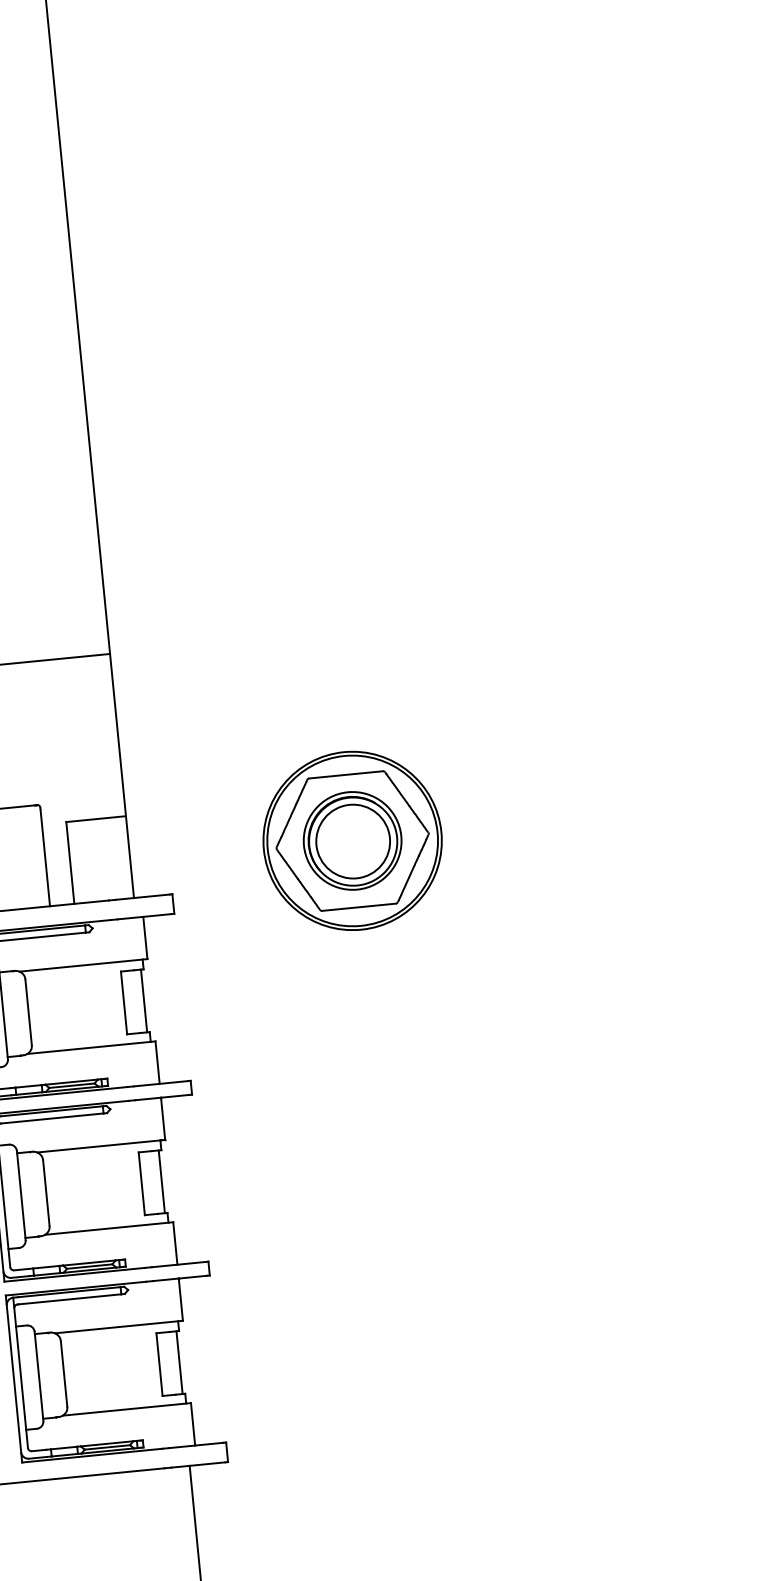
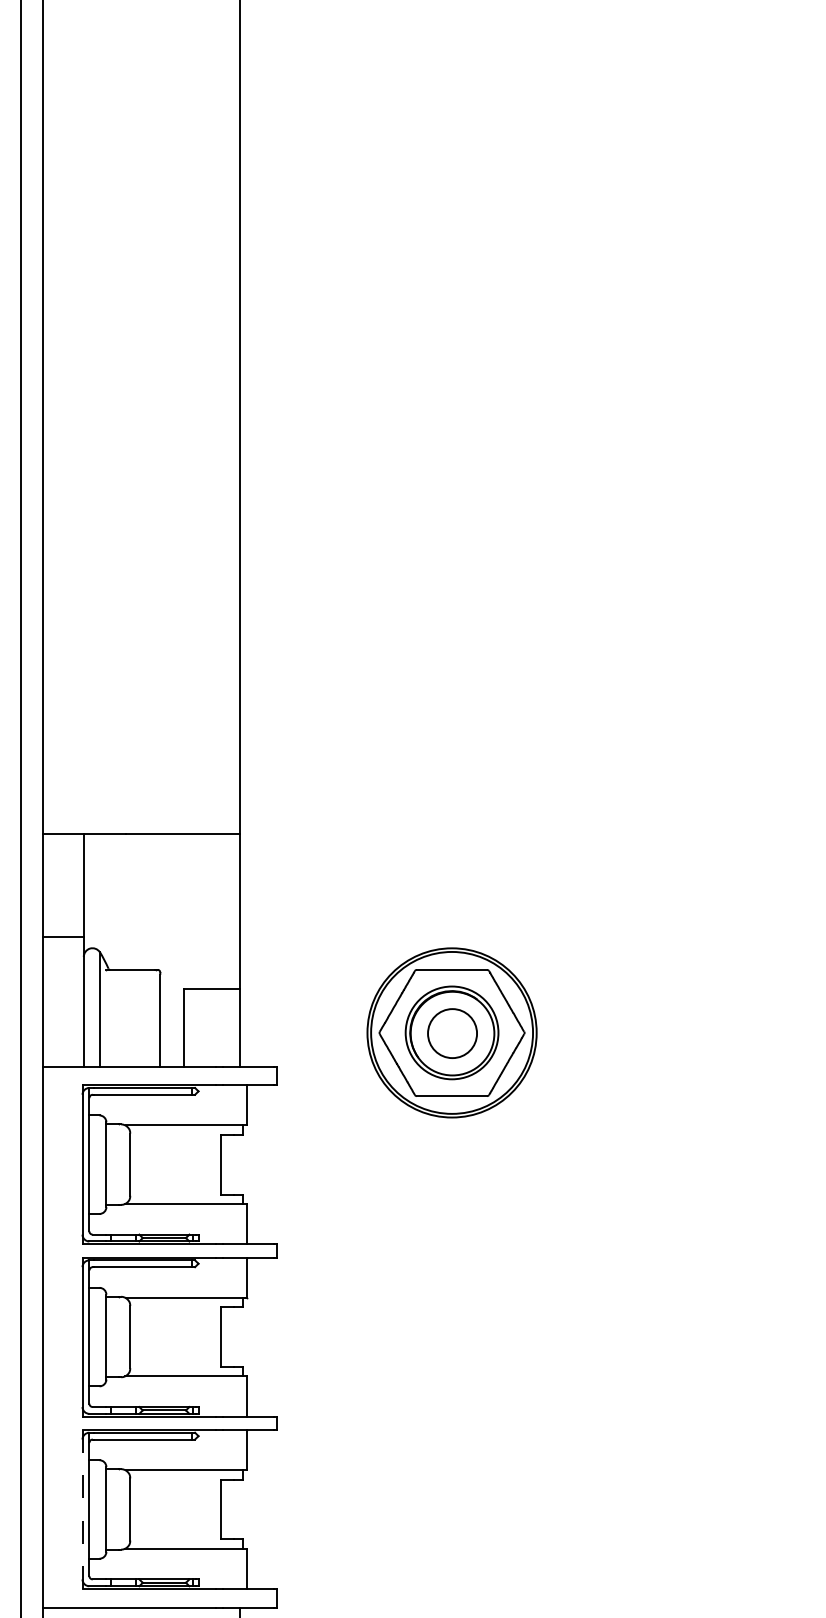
circle: (353, 841) -> (452, 1033), size x0.7
line: (144, 1000) -> (240, 1164), removed
line: (162, 1182) -> (240, 1337), removed
line: (179, 1362) -> (240, 1509), removed
line: (13, 1378) -> (82, 1509), solid -> dashed

